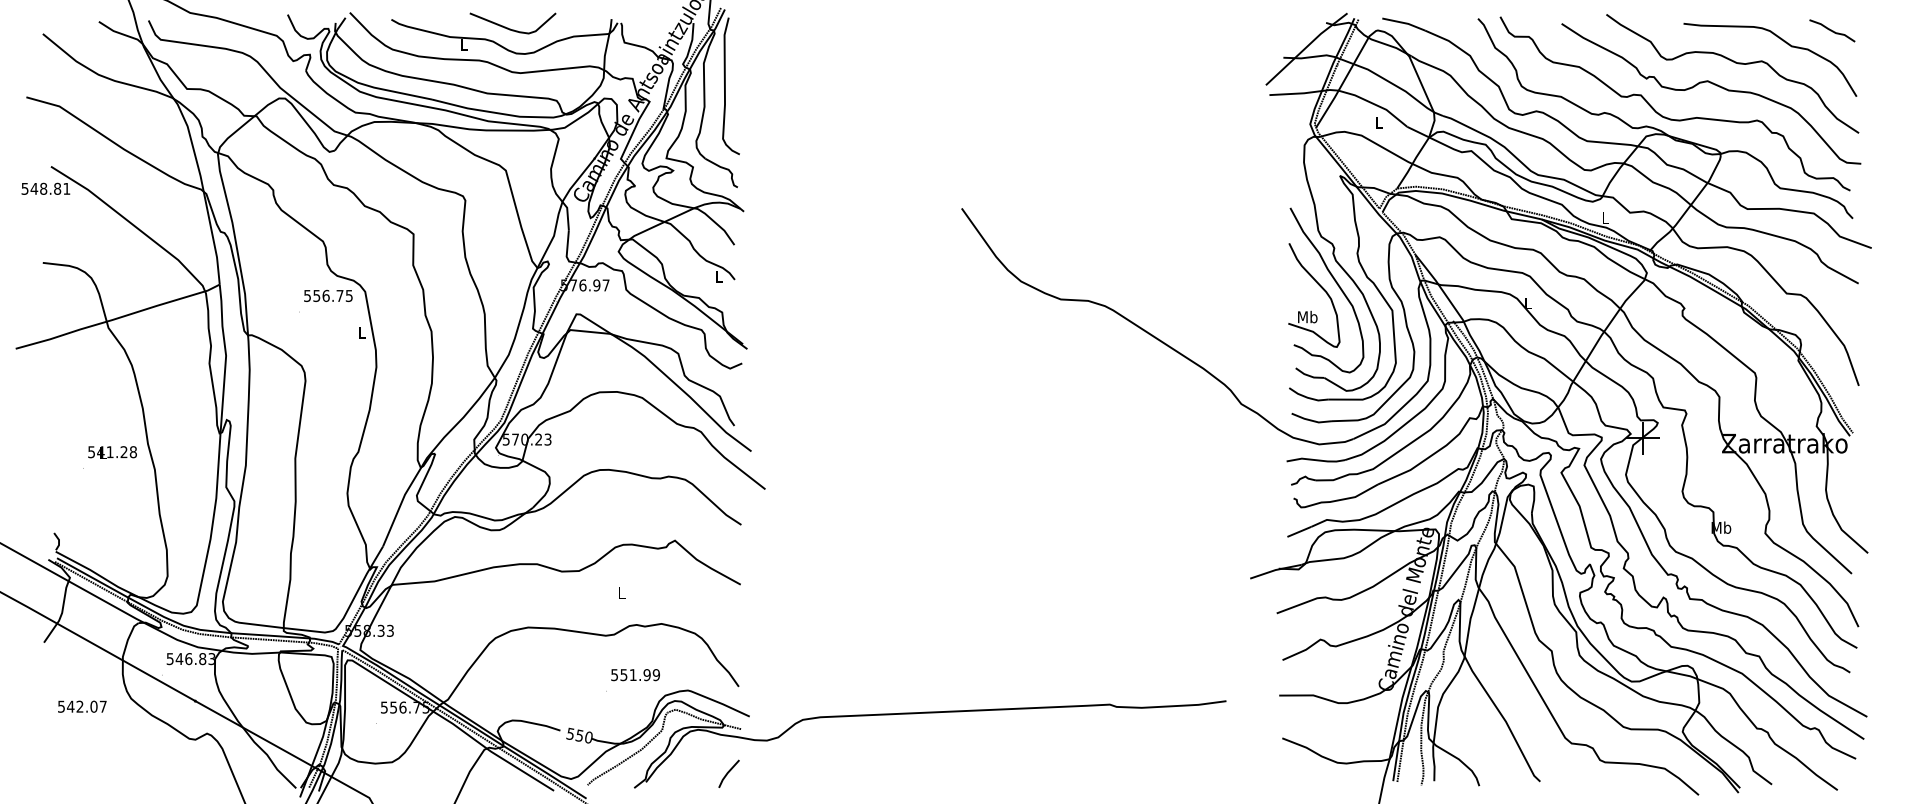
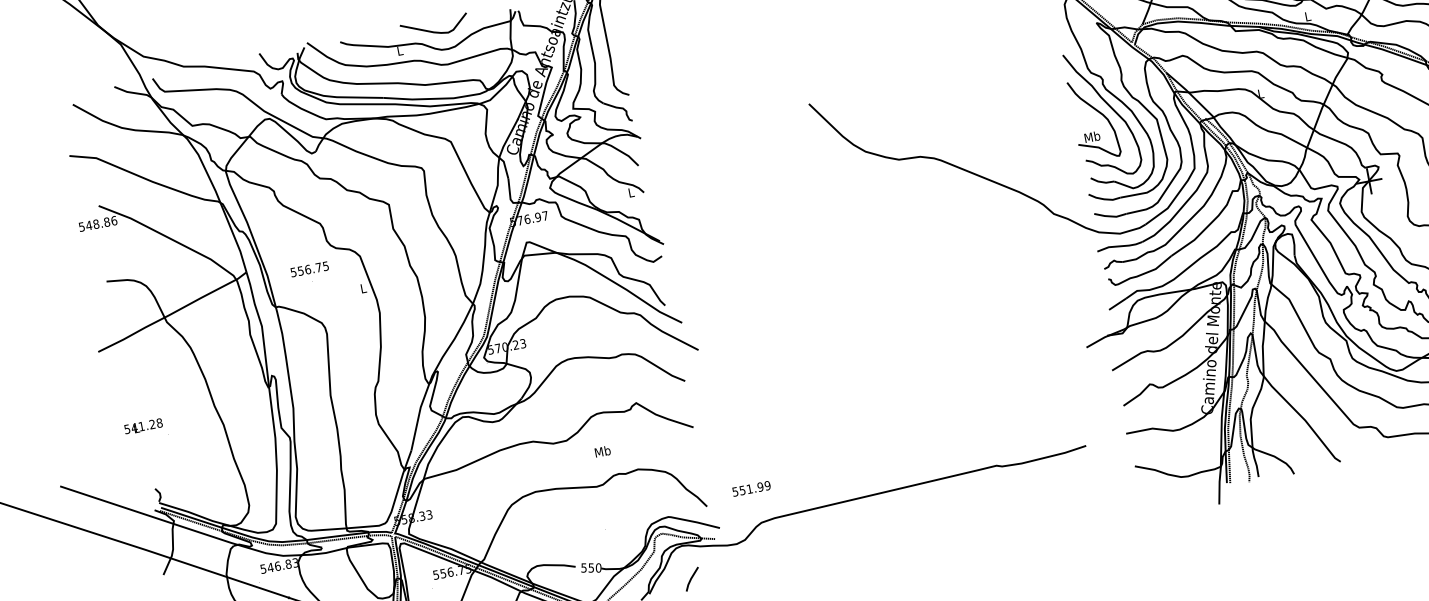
text: (66, 188) -> (113, 220), 548.81 -> 548.86
text: (328, 295) -> (309, 268), moved
text: (112, 452) -> (143, 426), moved
text: (621, 593) -> (602, 451), L -> Mb
text: (635, 675) -> (751, 489), moved
line: (728, 773) -> (691, 579), moved

